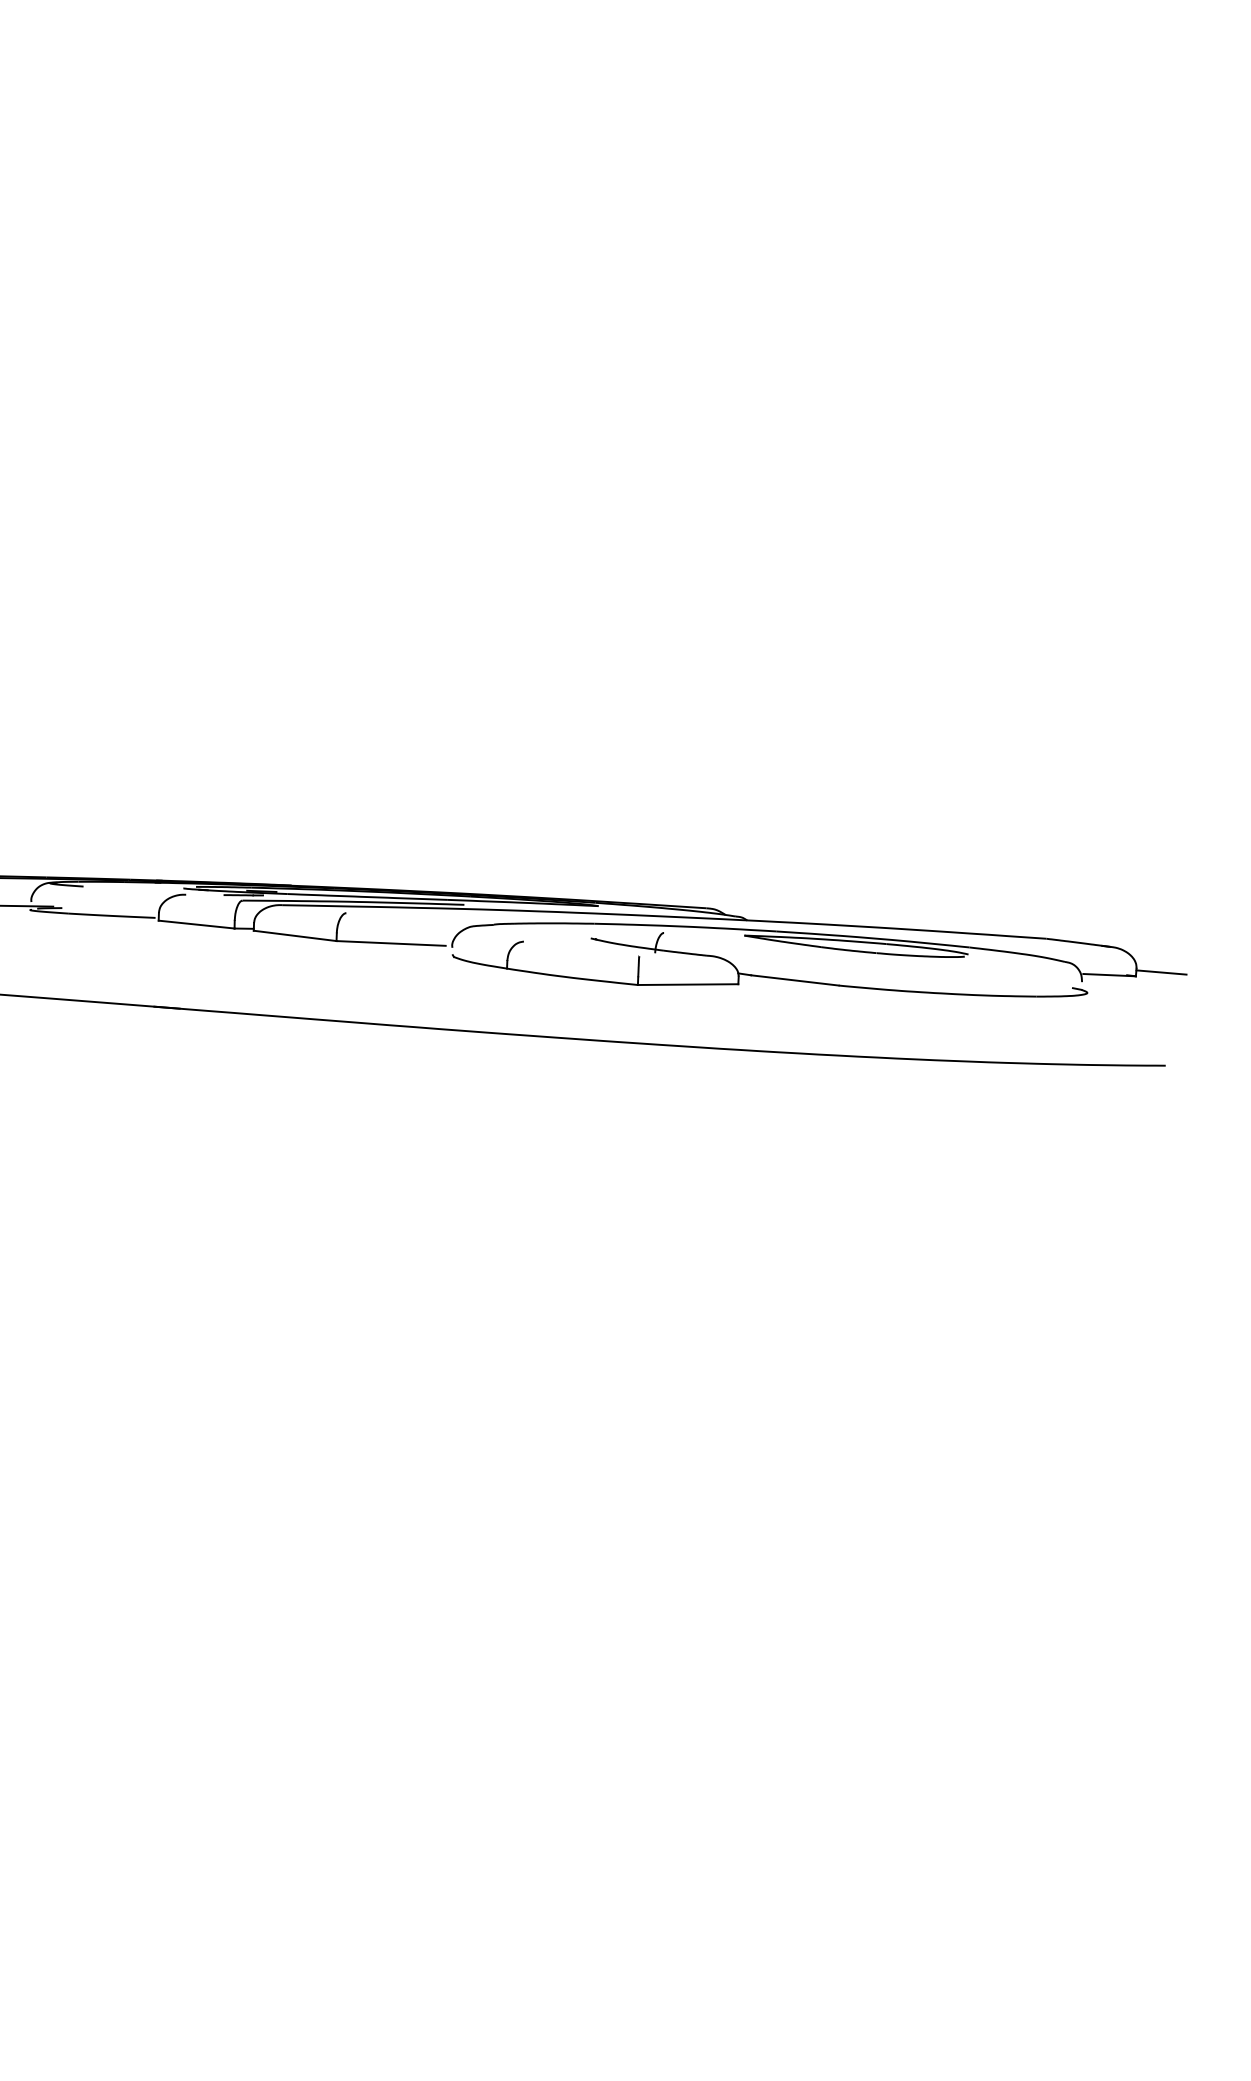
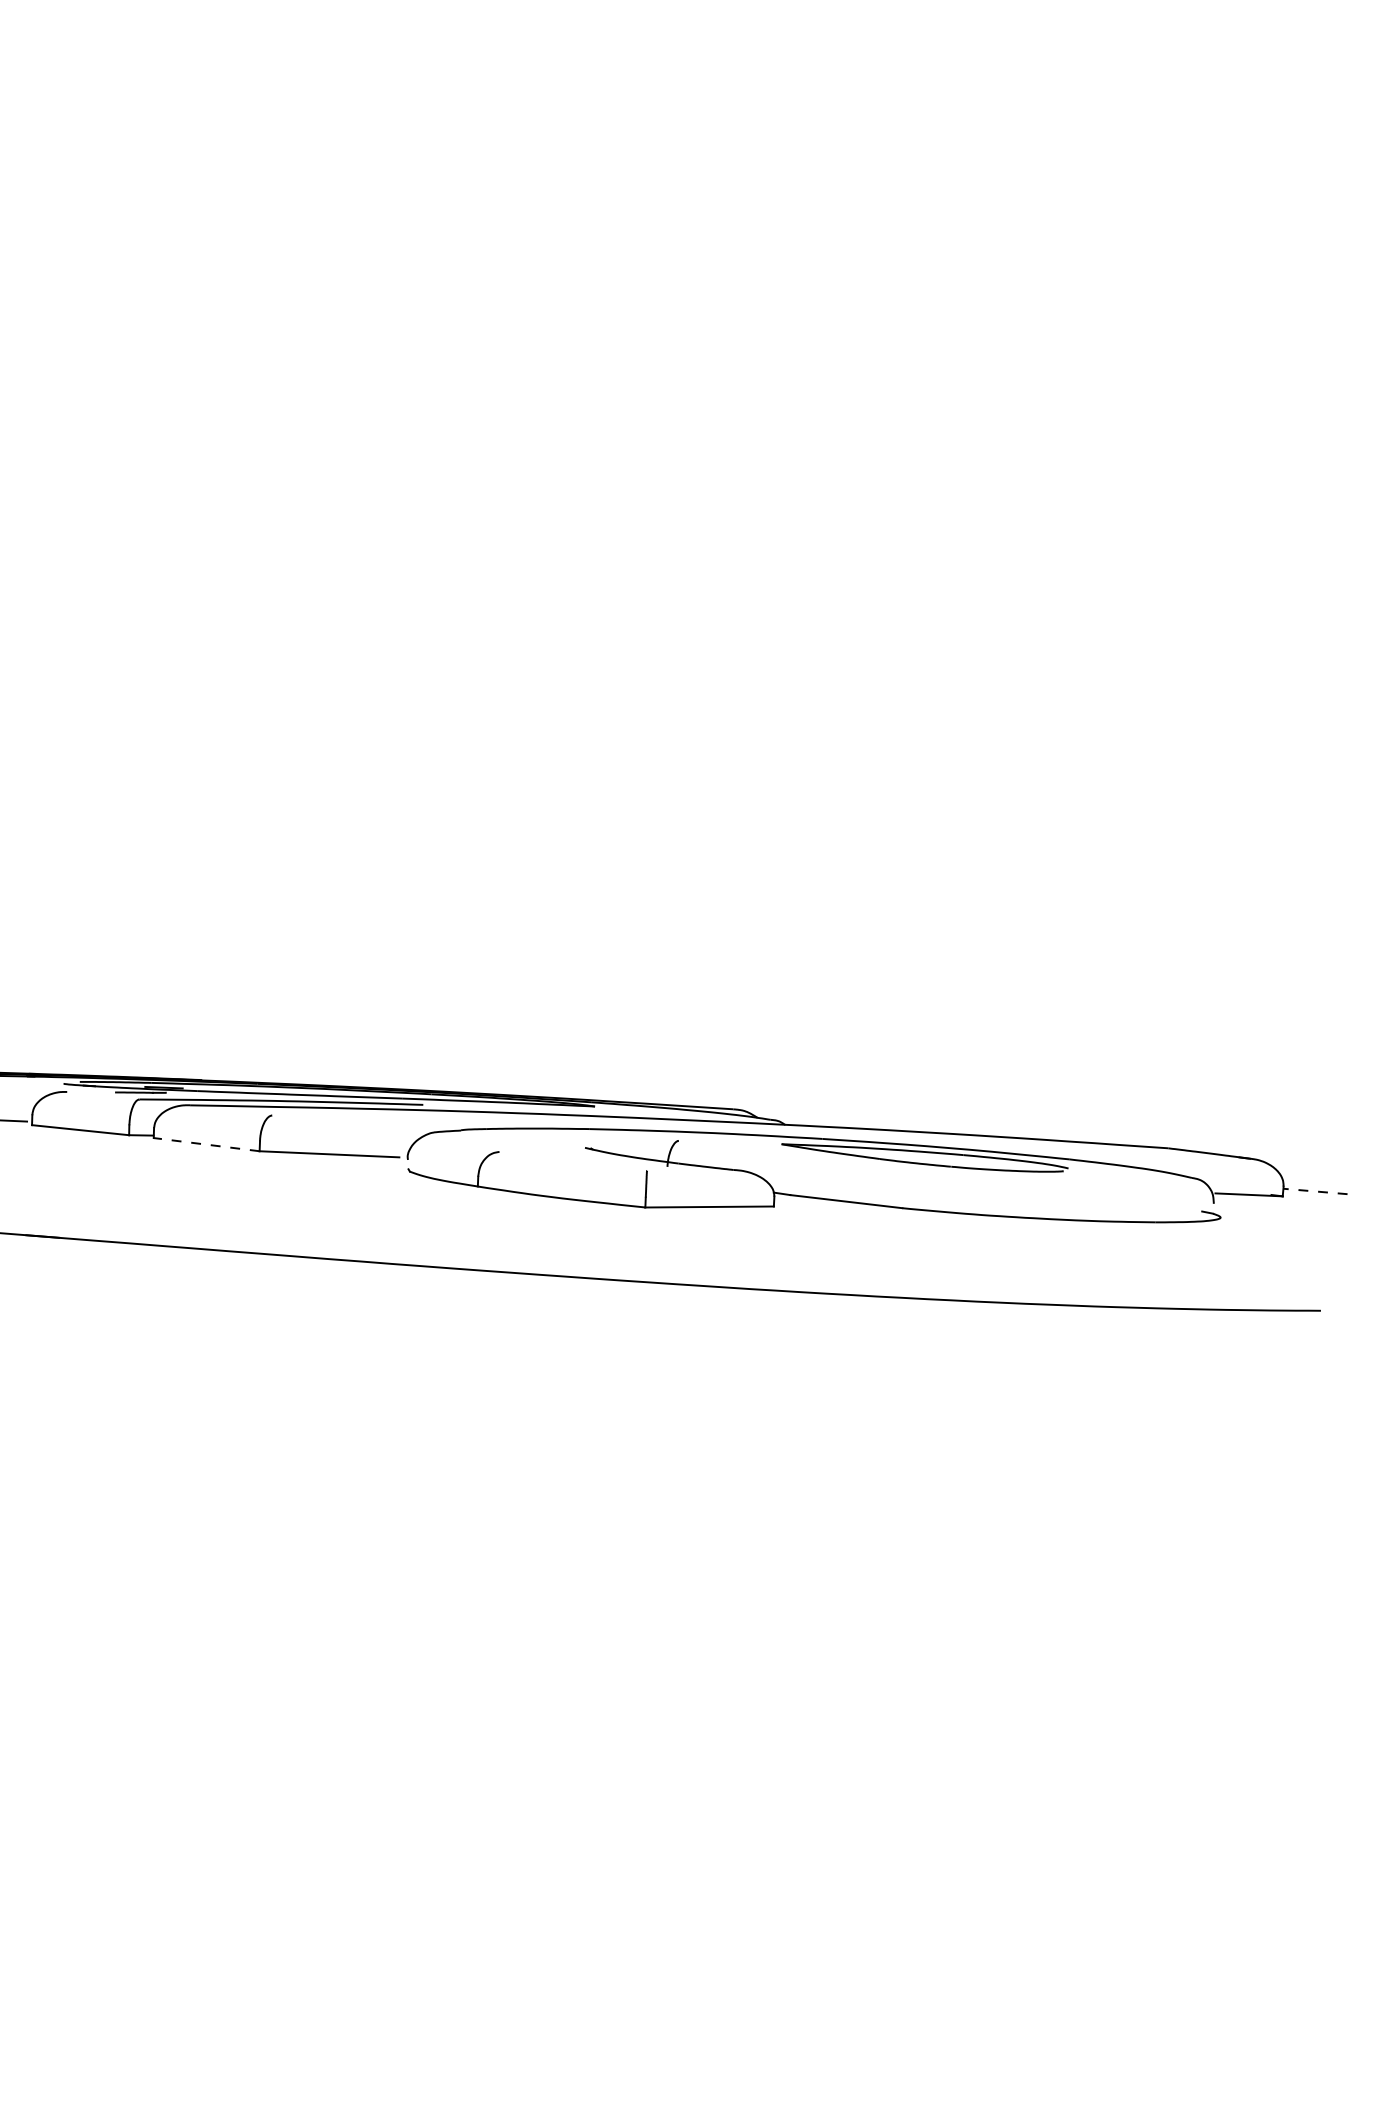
line: (295, 935) -> (207, 1144), solid -> dashed
line: (1160, 972) -> (1314, 1191), solid -> dashed

